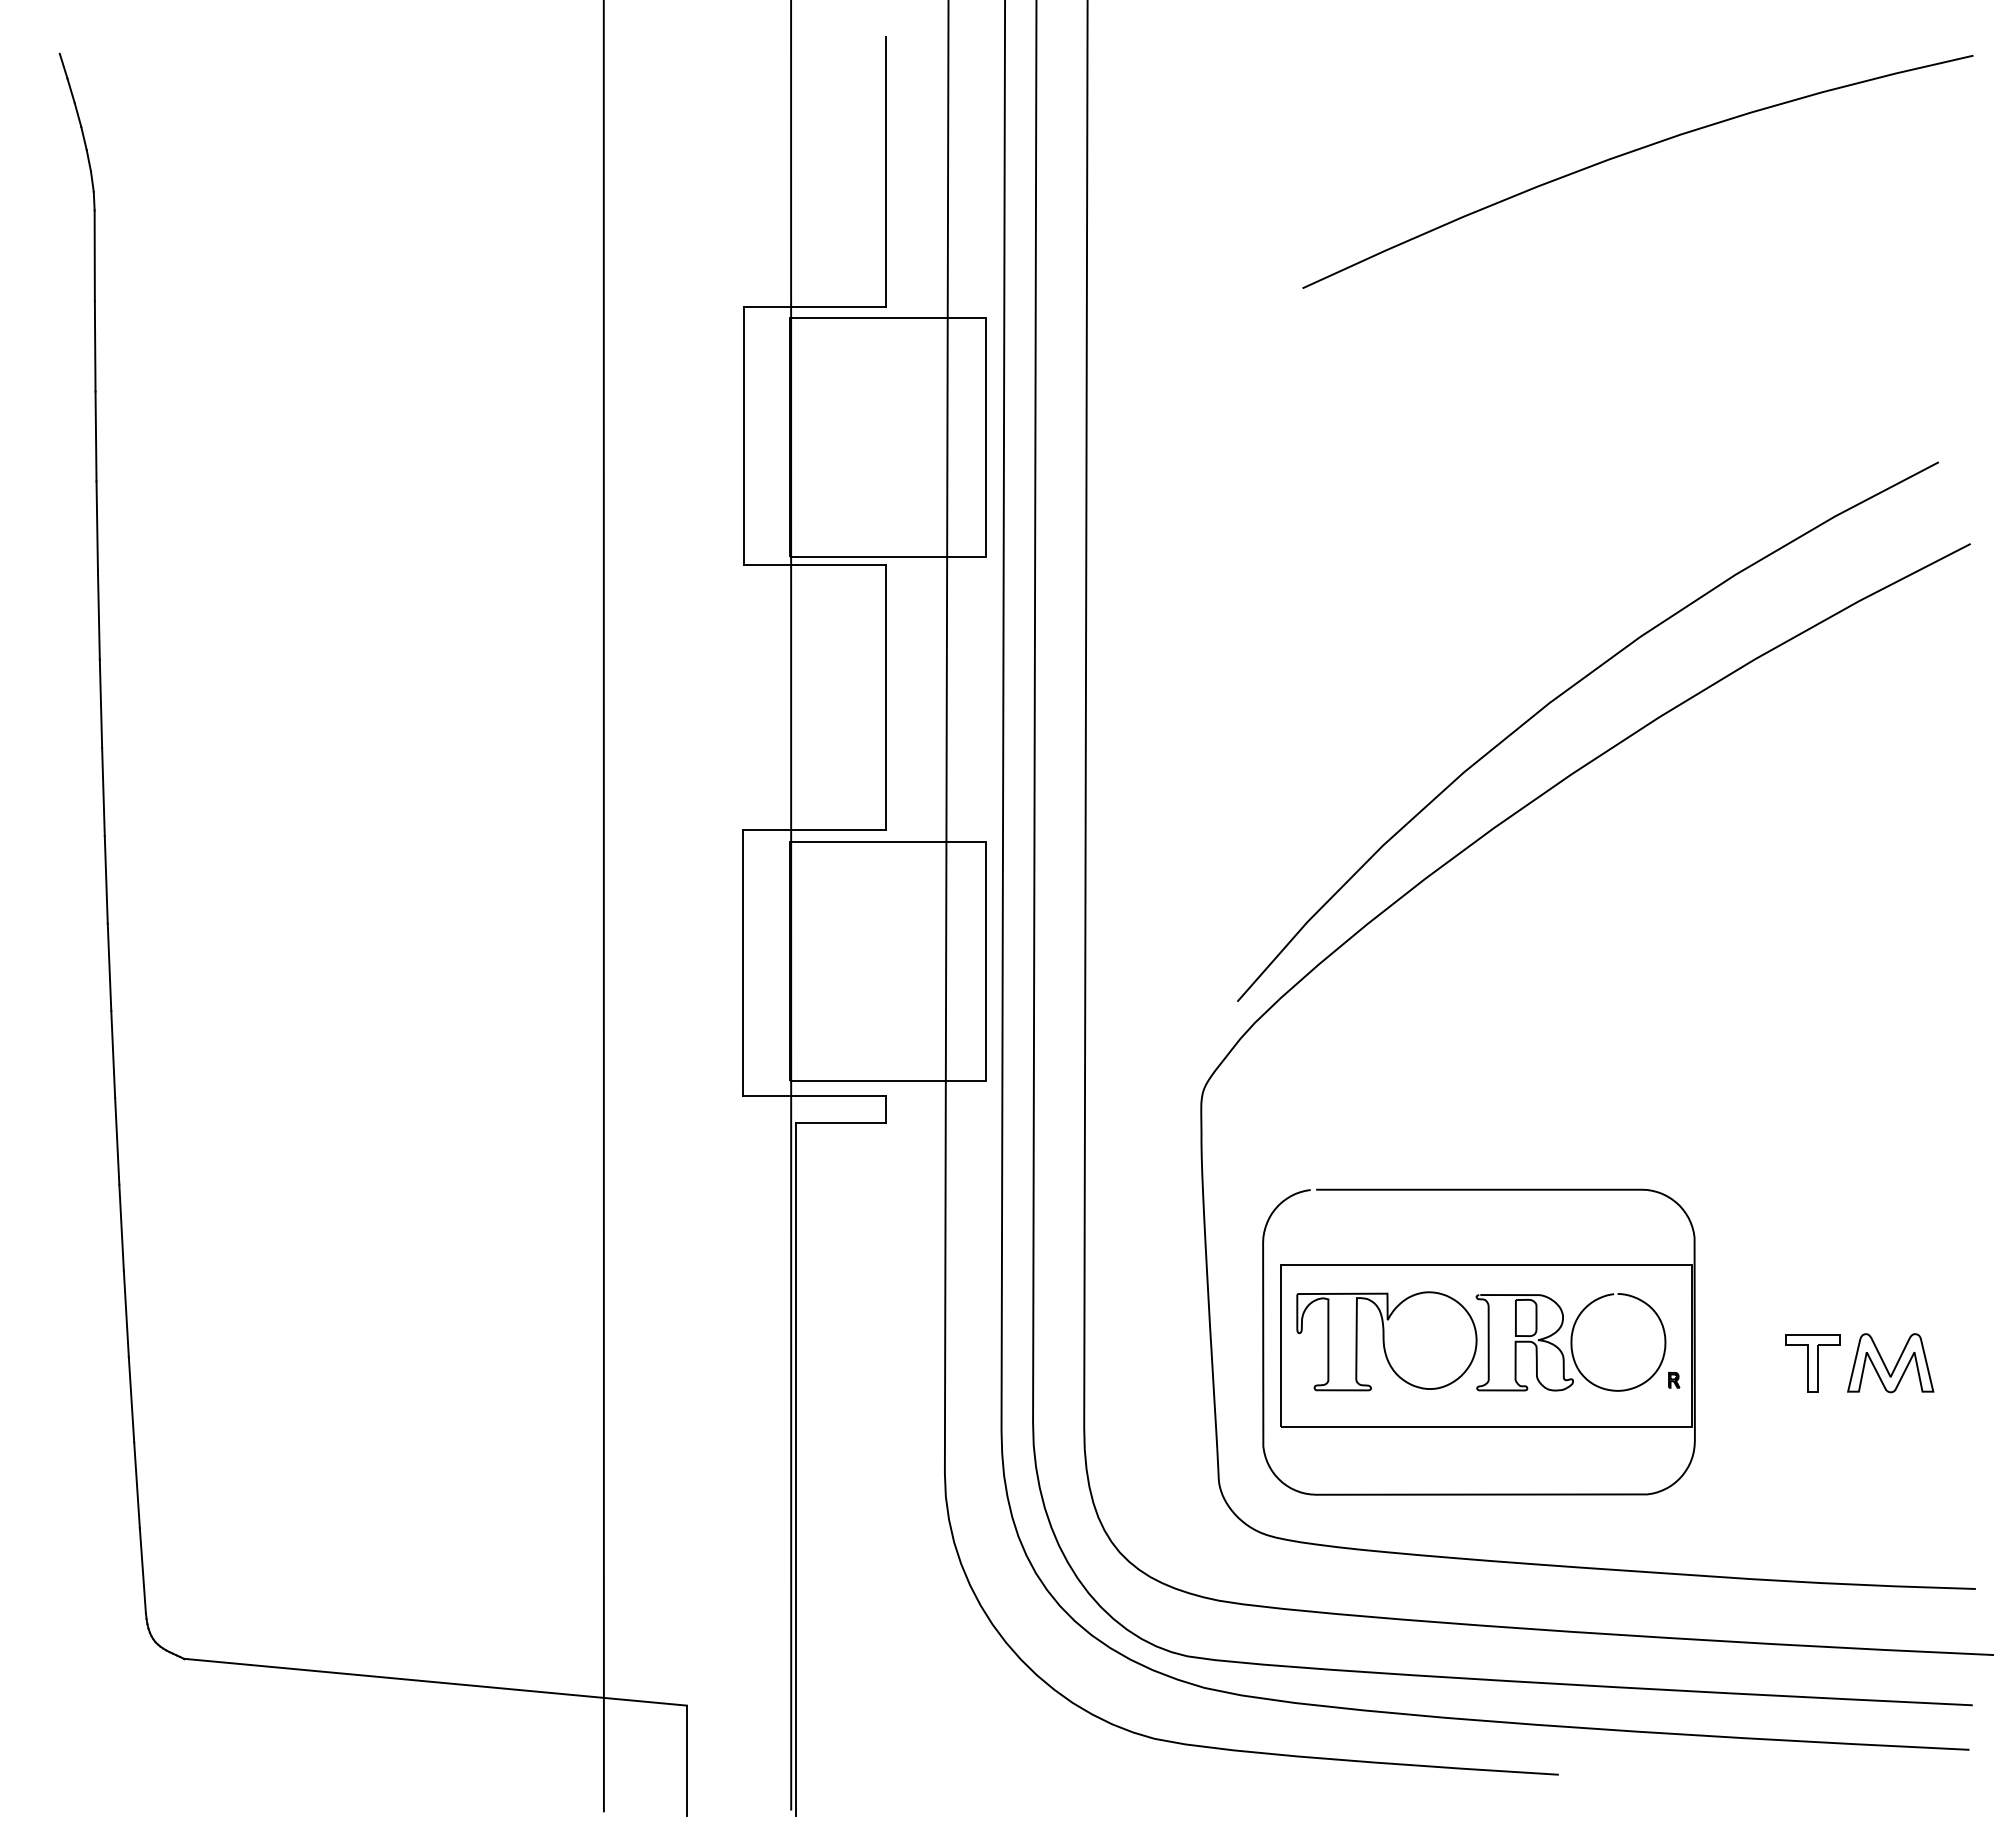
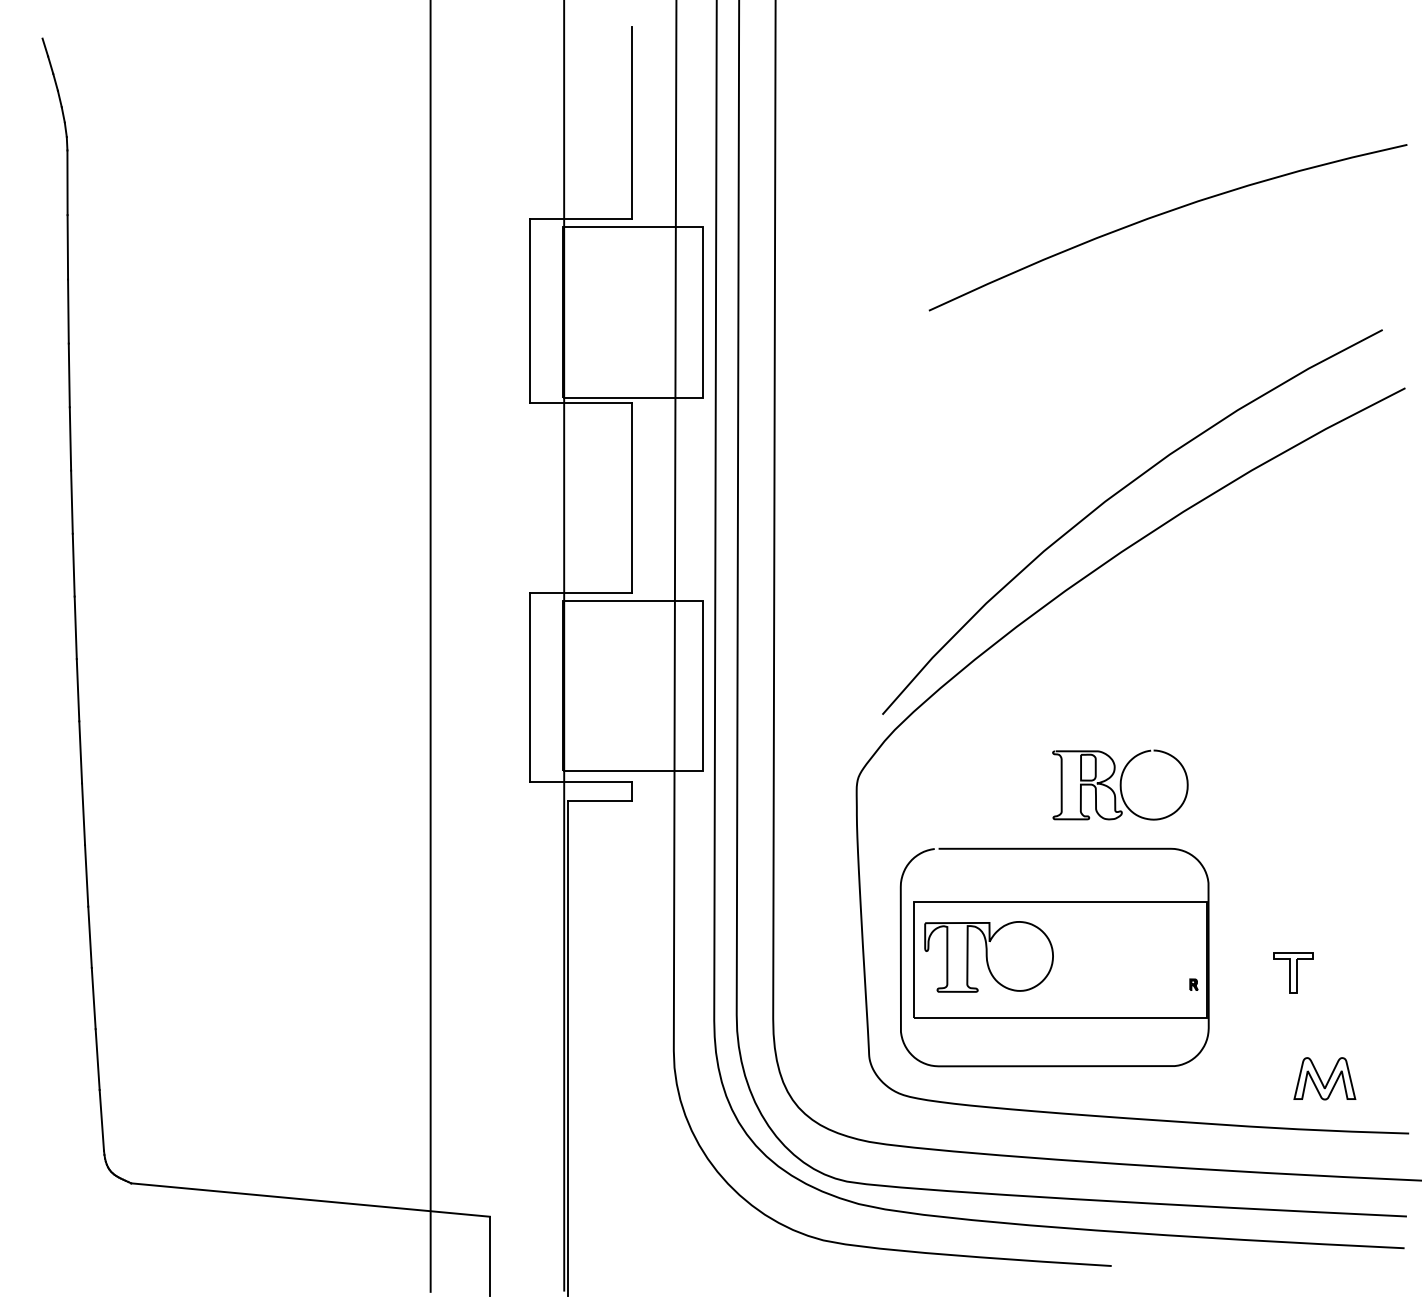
curve: (1632, 152) -> (1164, 213), moved
part: (1570, 1342) -> (1120, 785), moved
part: (1890, 1363) -> (1324, 1078), moved

